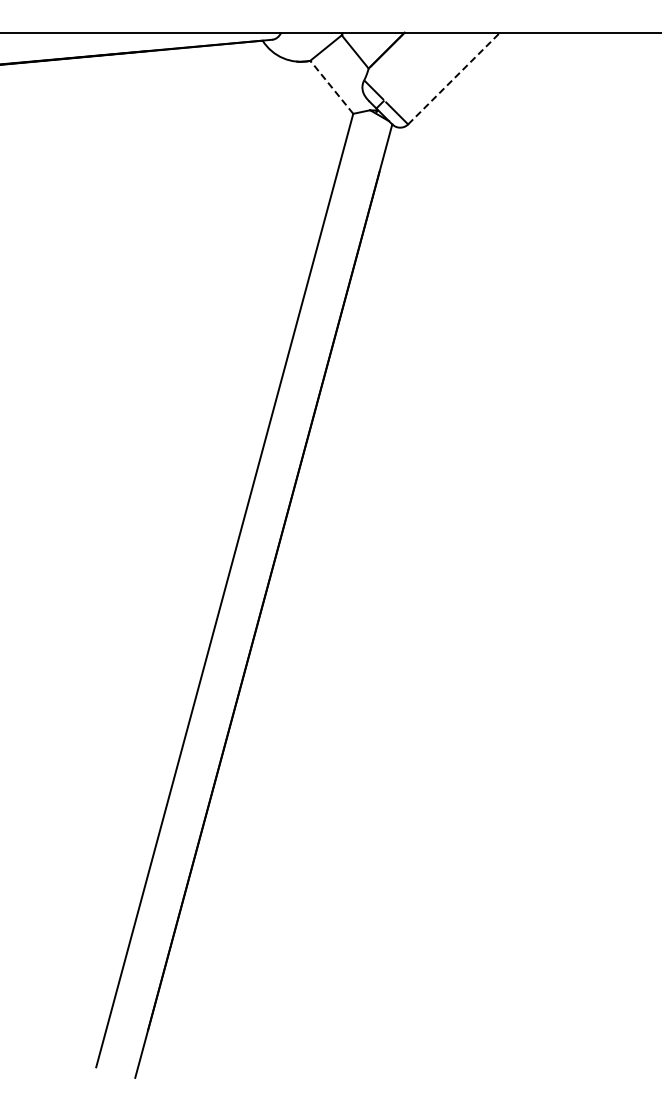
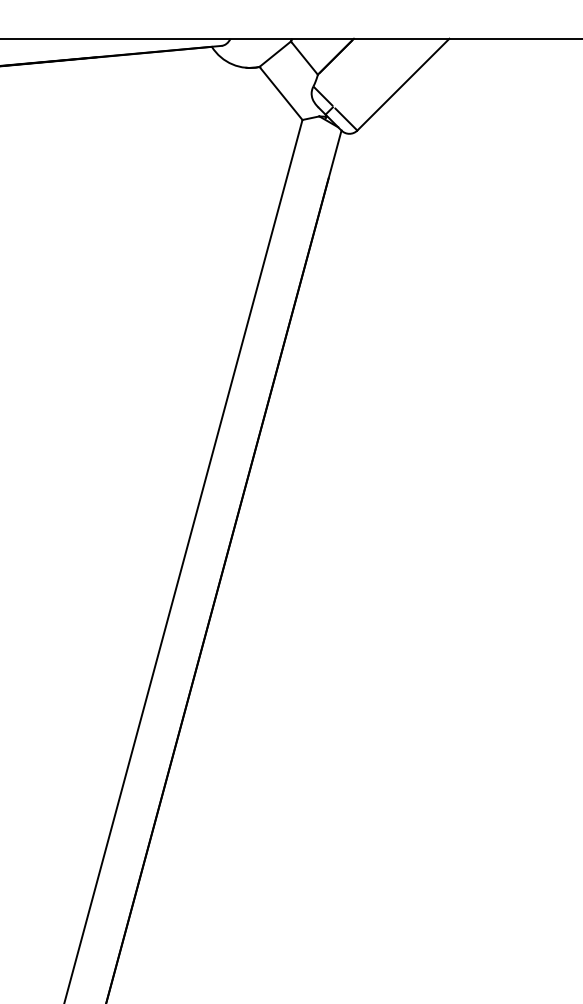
line: (454, 78) -> (403, 84), dashed -> solid
line: (331, 86) -> (280, 92), dashed -> solid

